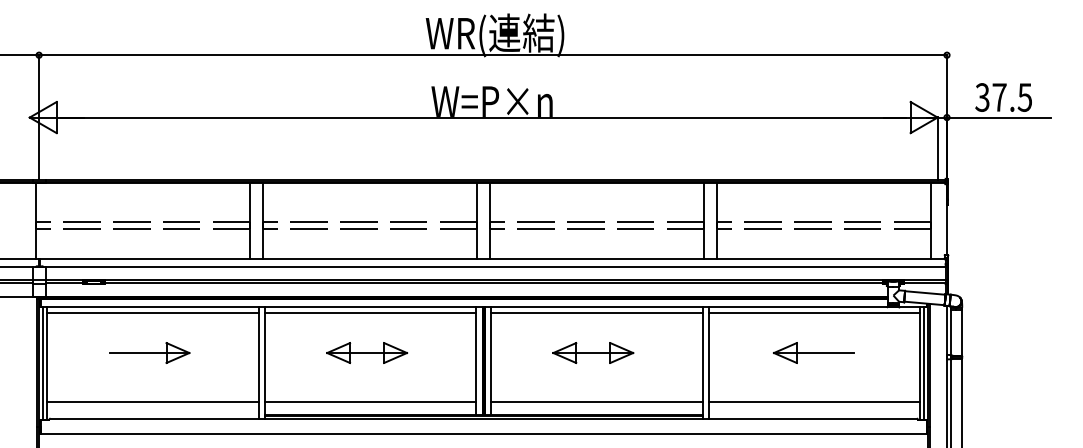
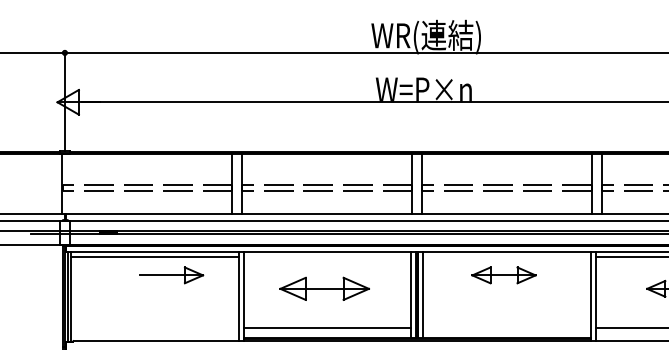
line: (370, 313) -> (327, 257), removed
line: (596, 313) -> (506, 257), removed
part: (149, 352) -> (171, 274), moved
part: (367, 352) -> (325, 288), size x1.4
part: (593, 352) -> (504, 274), moved
line: (152, 402) -> (154, 328), removed
line: (596, 402) -> (506, 328), removed

